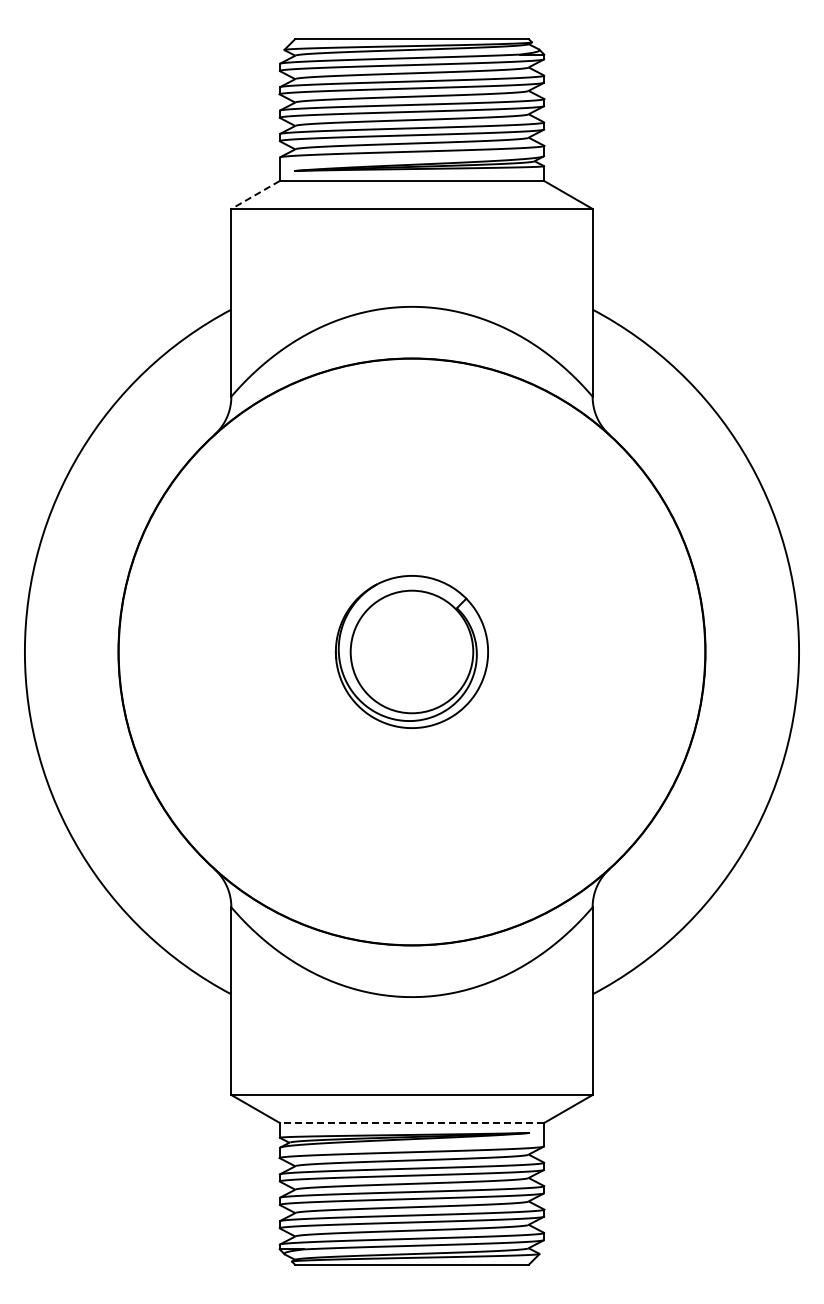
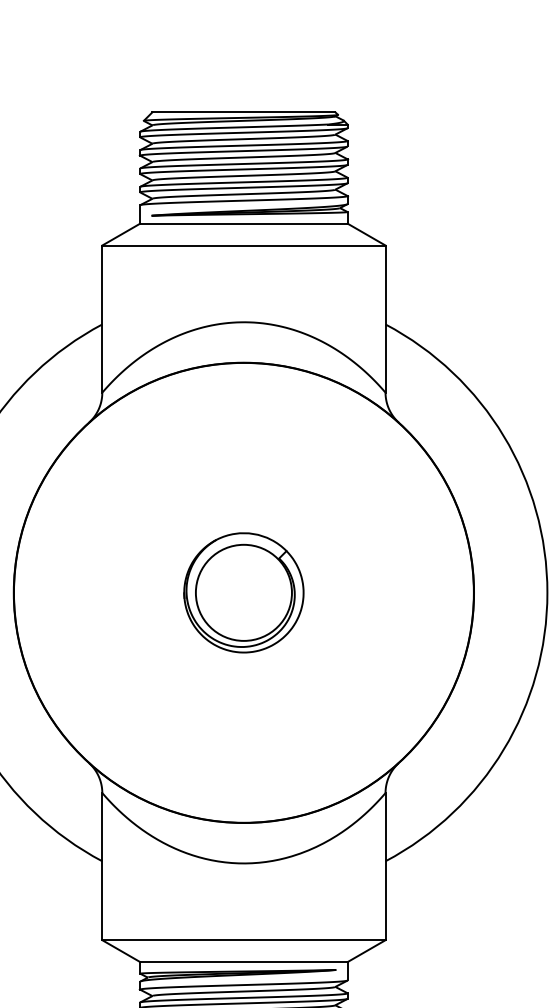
line: (255, 195) -> (121, 234), dashed -> solid
line: (411, 1122) -> (243, 961), dashed -> solid

